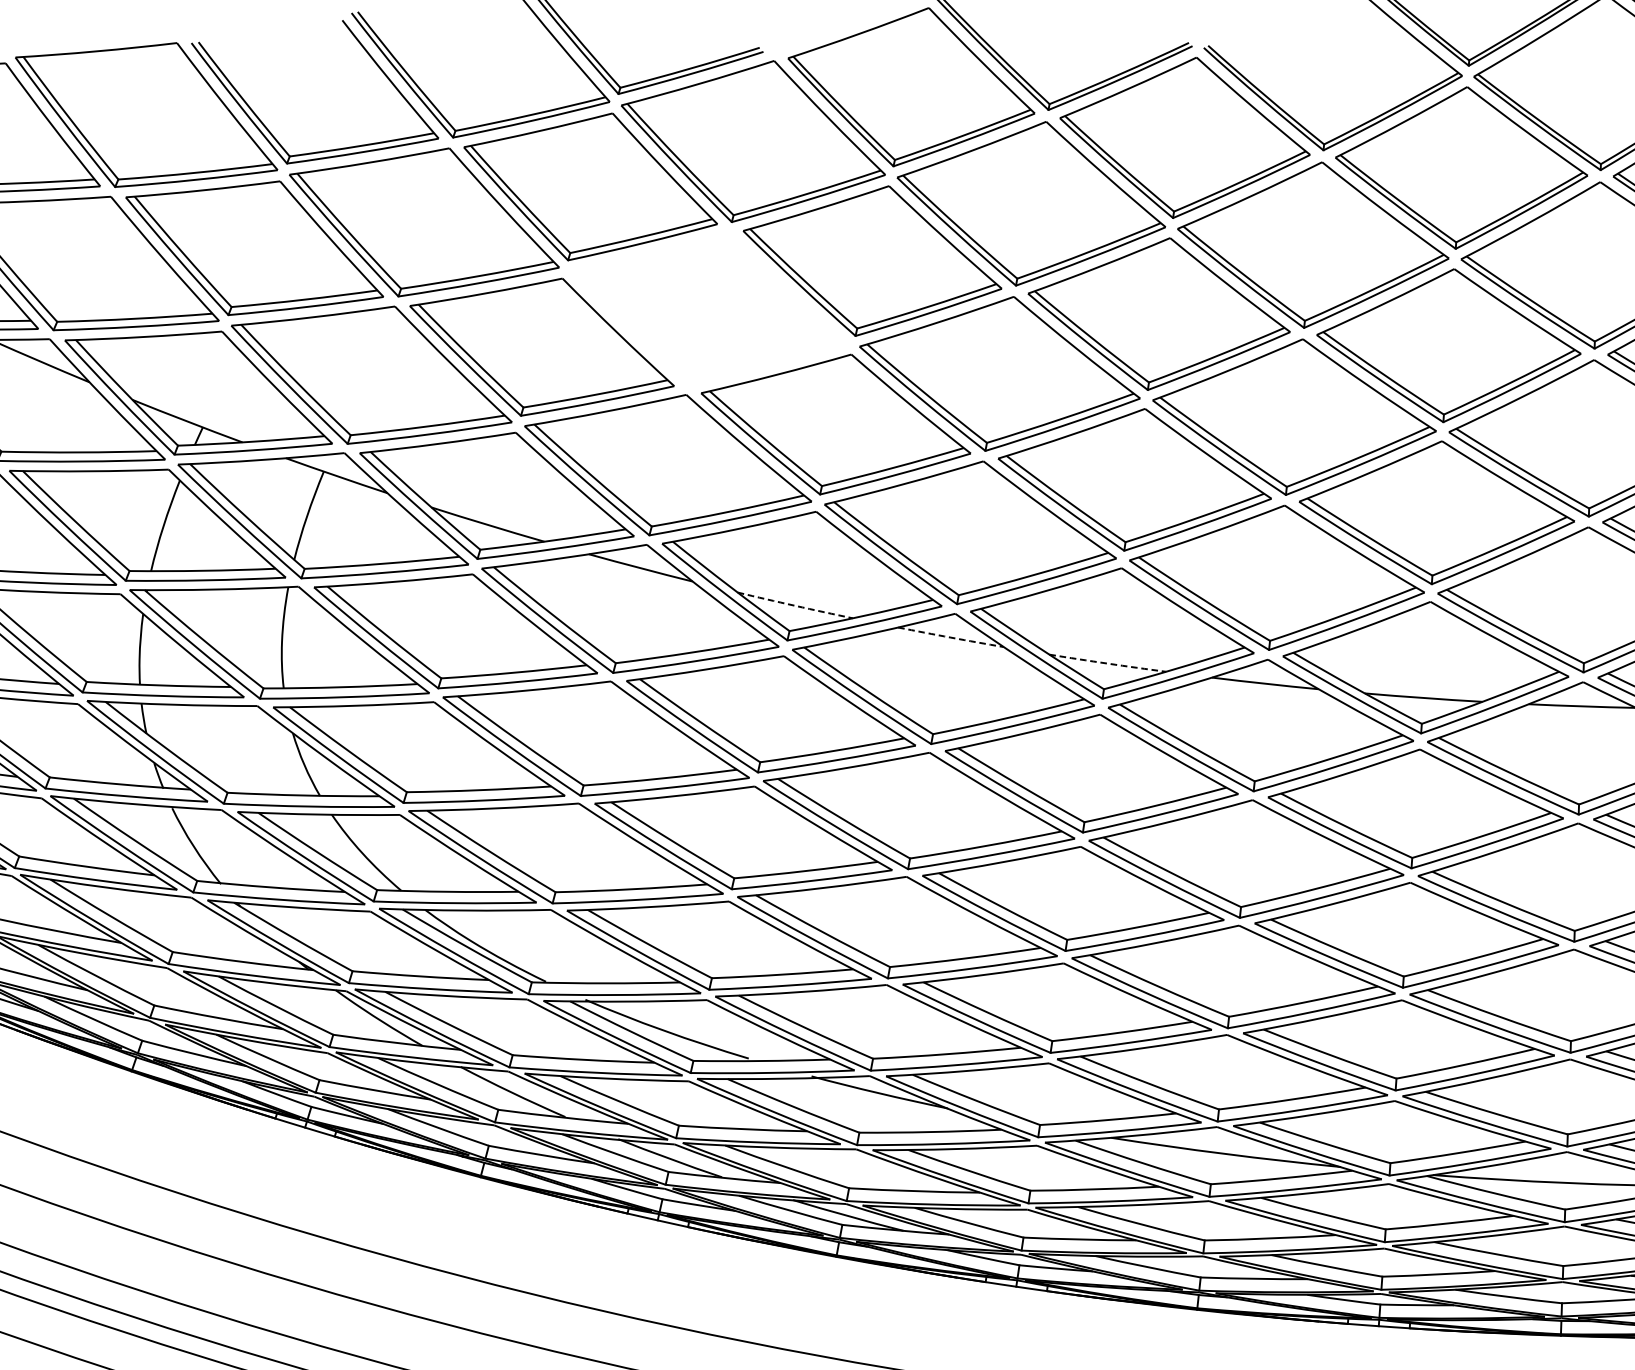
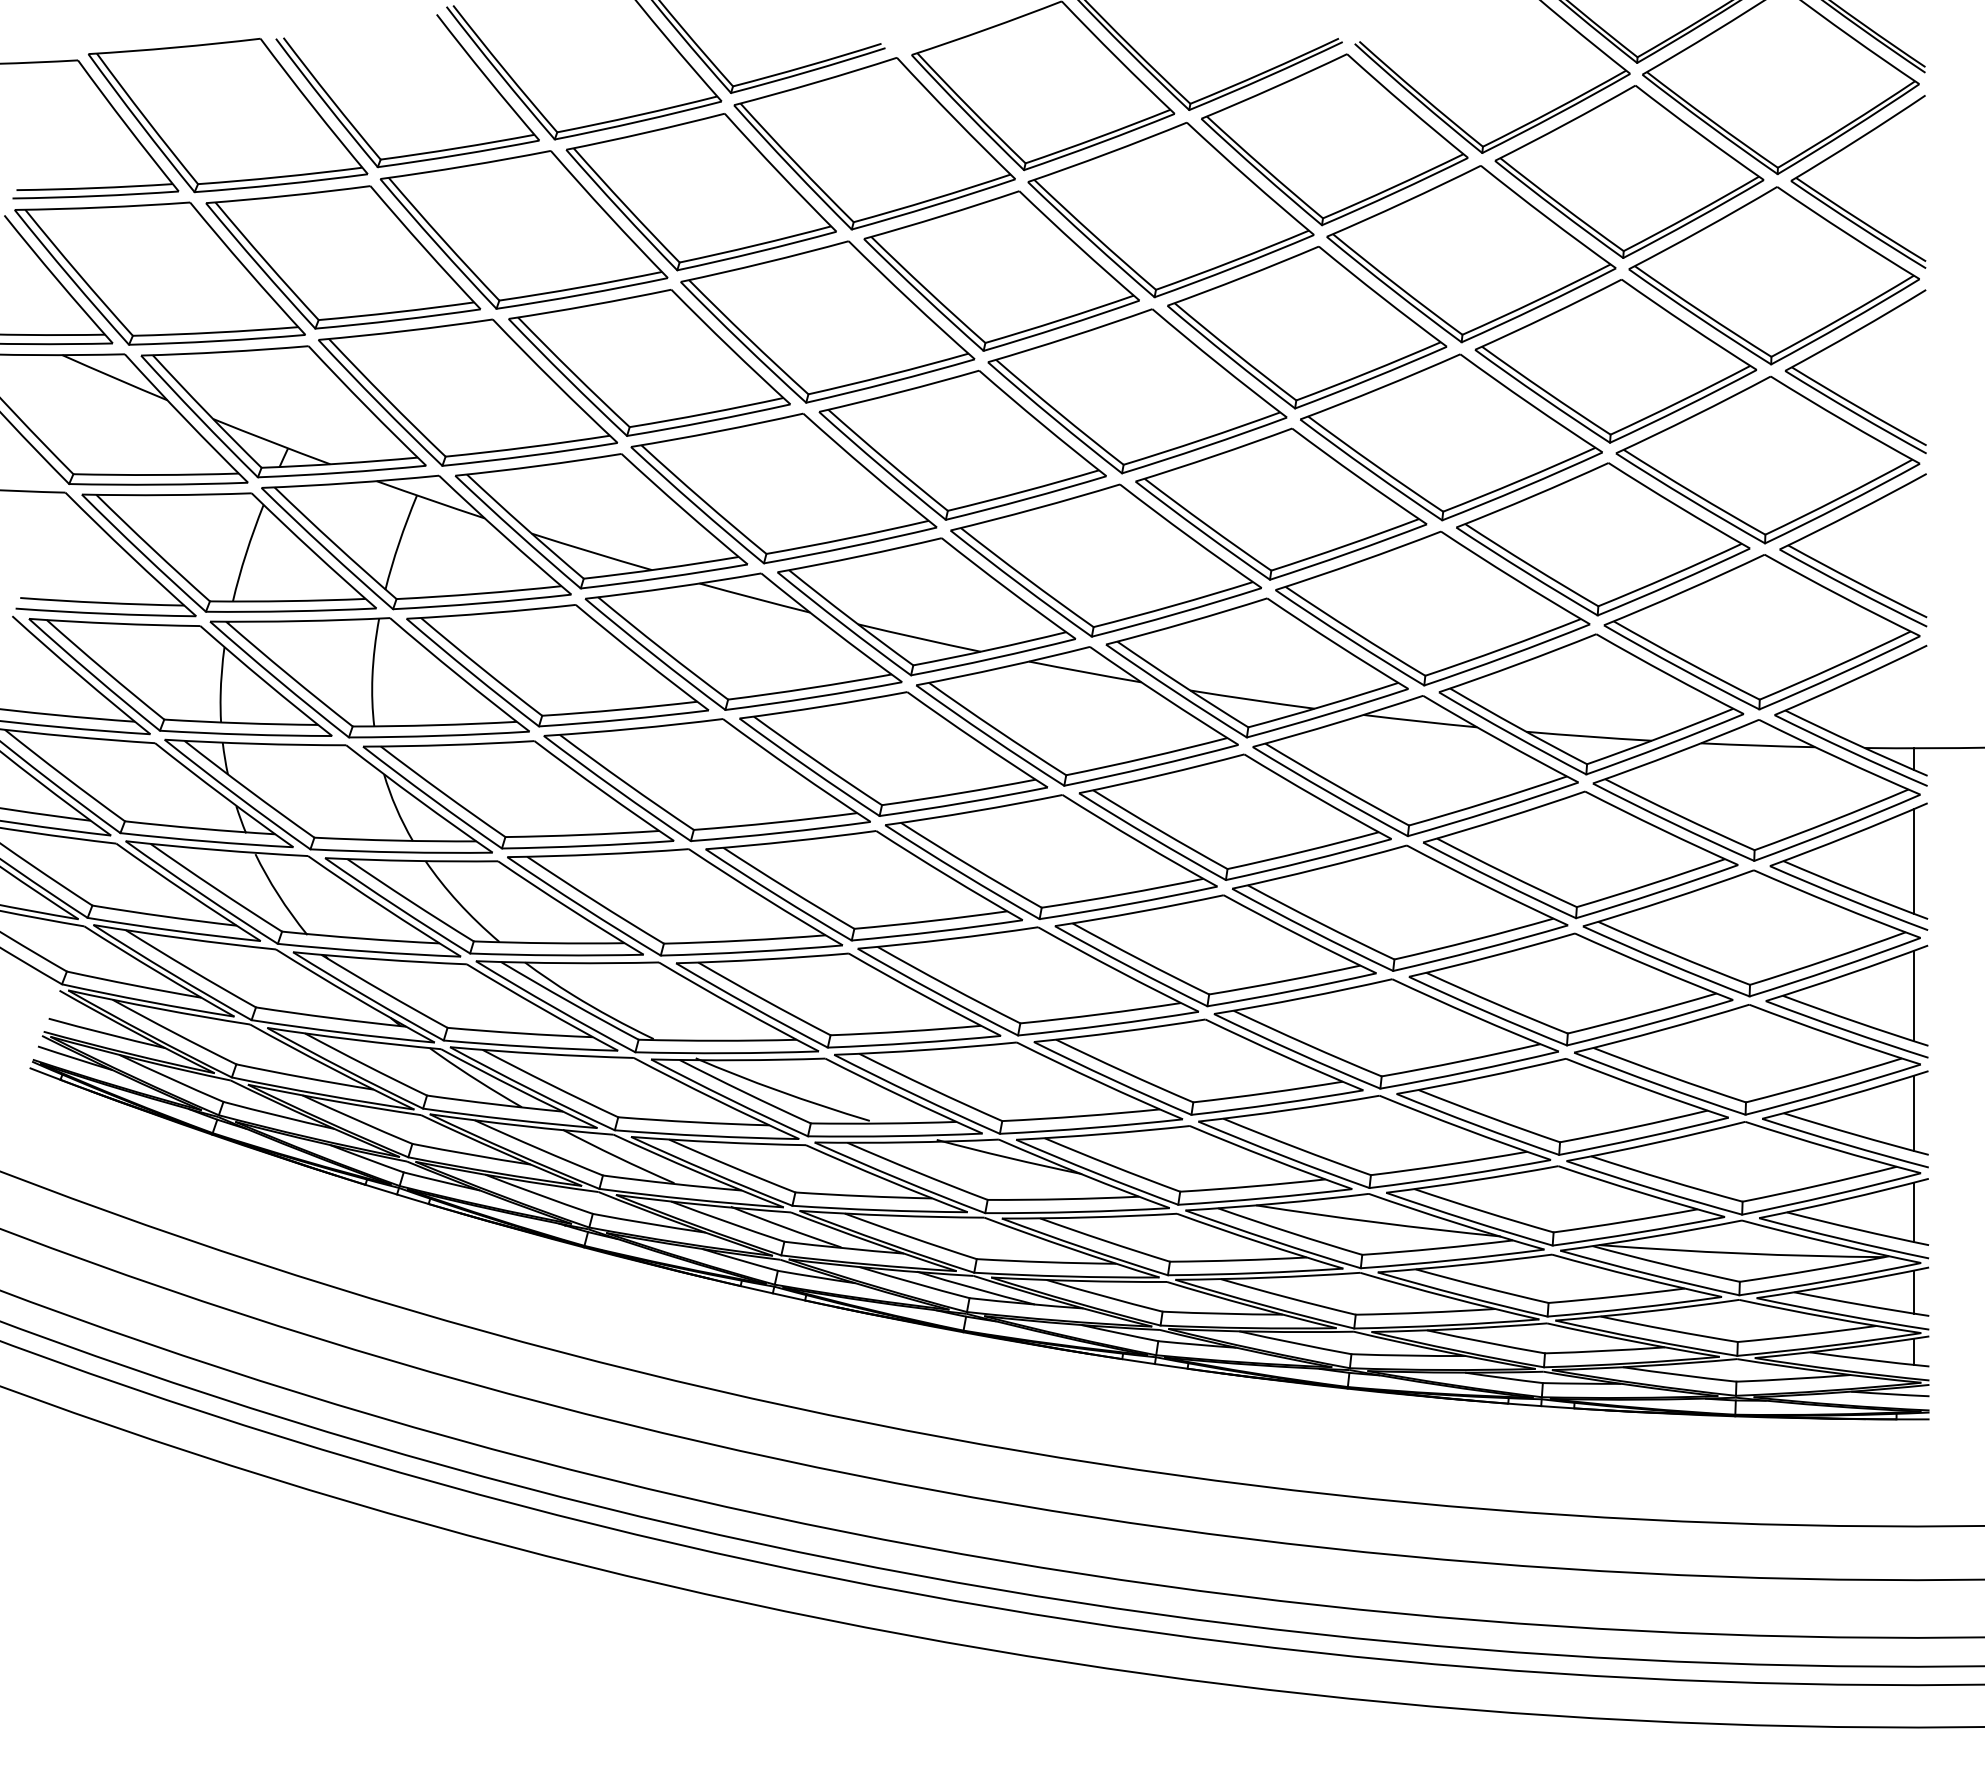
part: (709, 308) -> (827, 321), added
arc: (795, 605) -> (919, 638), dashed -> solid
arc: (951, 637) -> (1085, 672), dashed -> solid
arc: (1107, 664) -> (1252, 700), dashed -> solid

